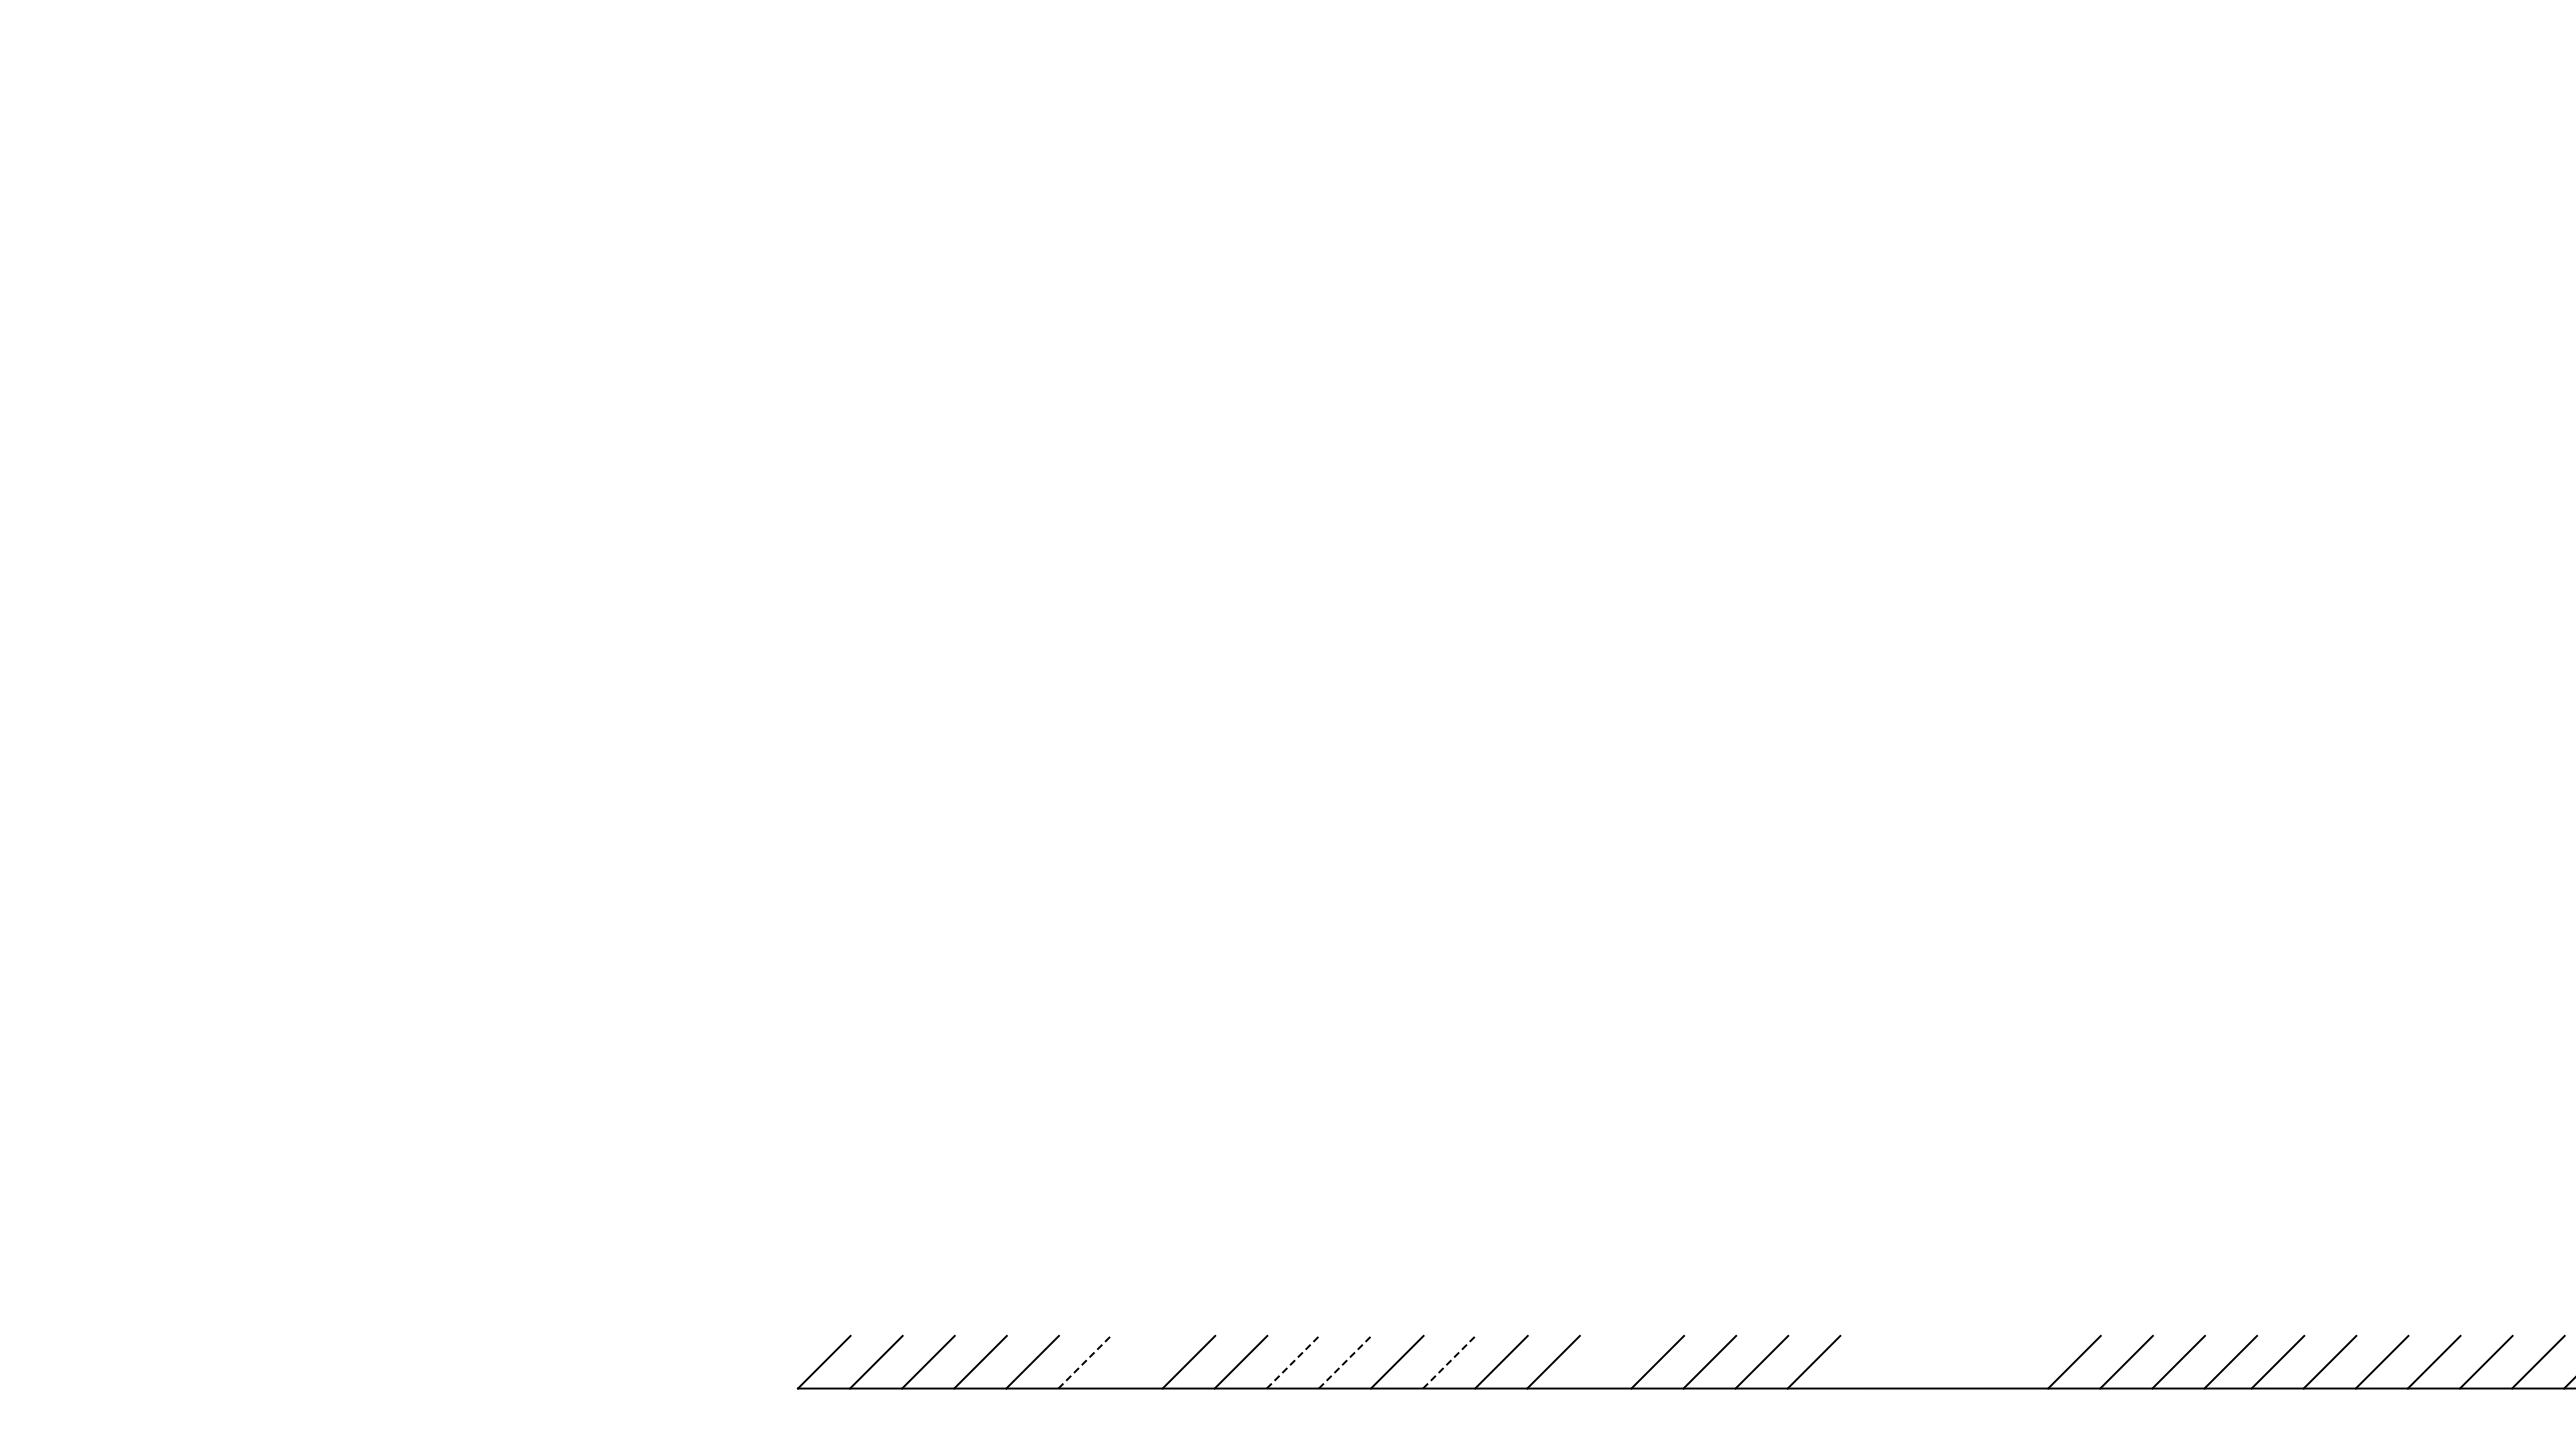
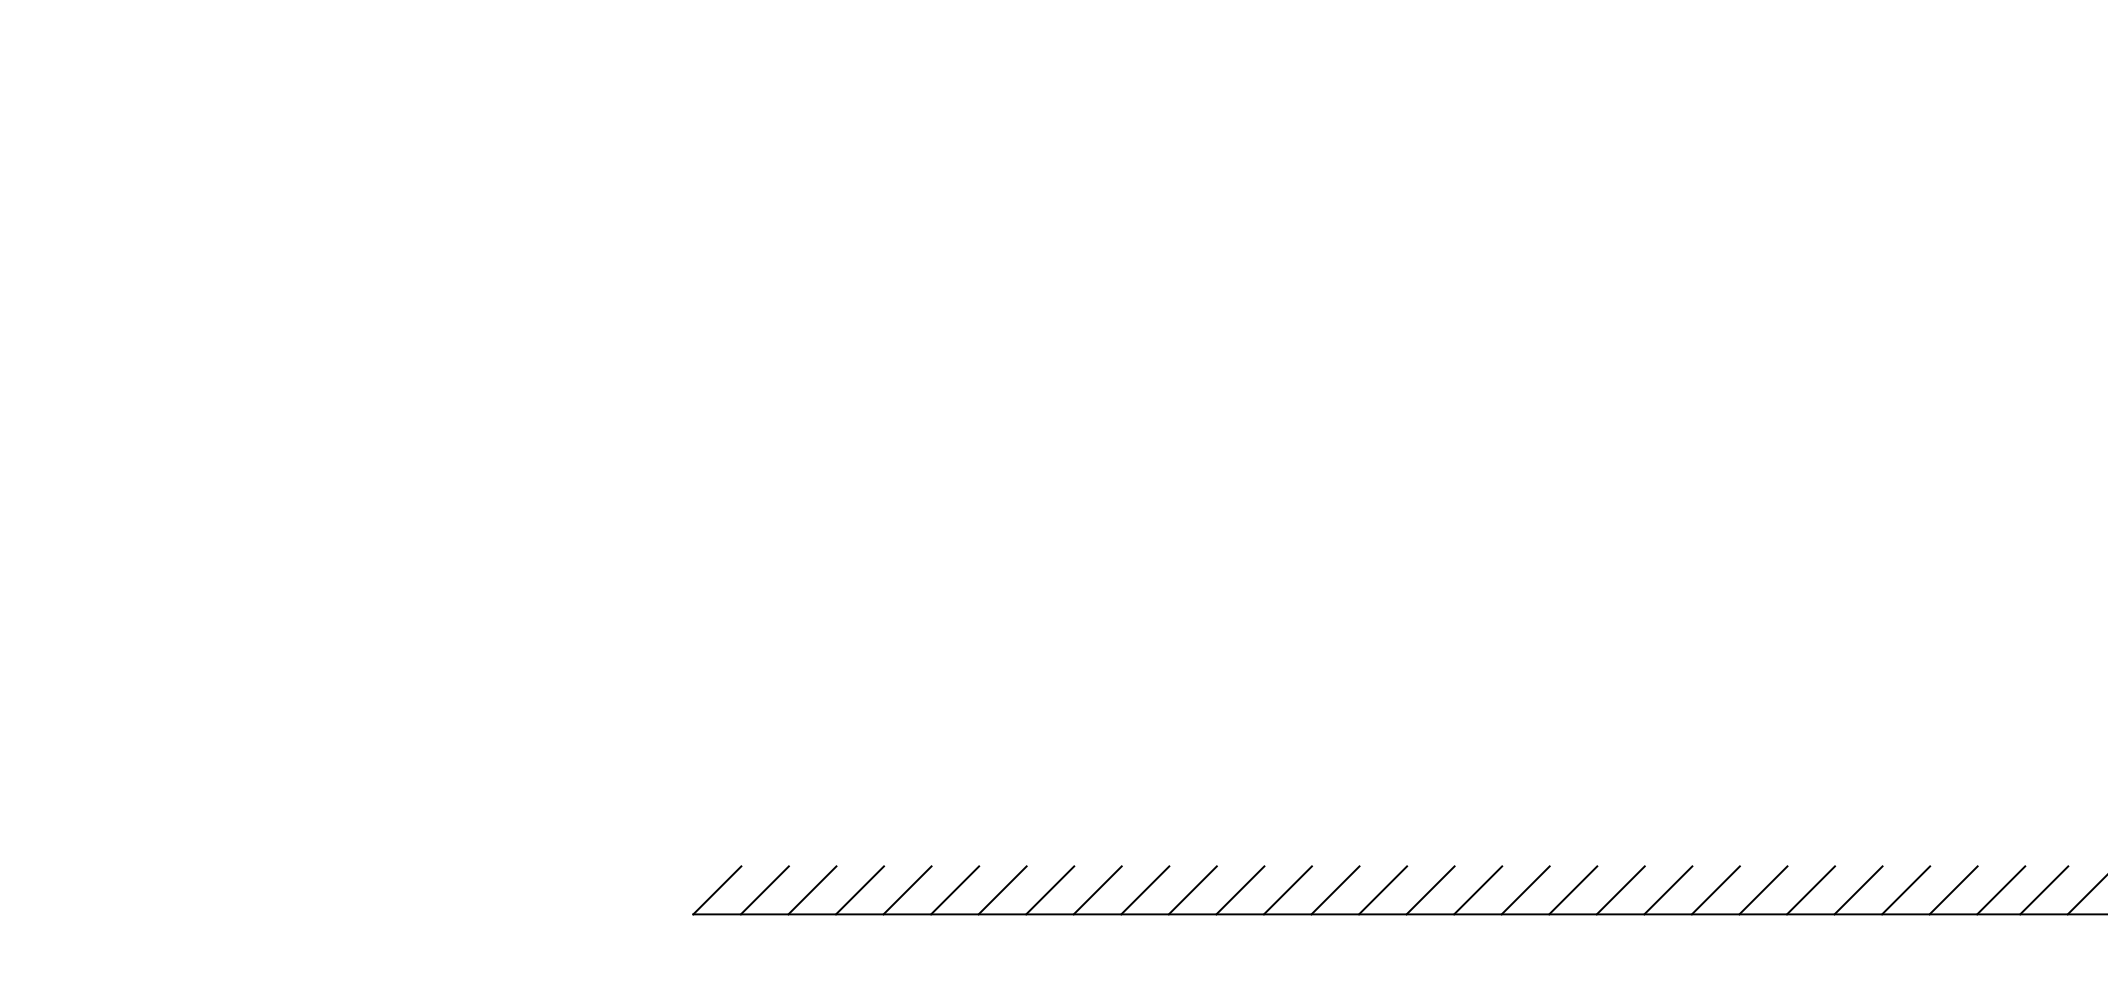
line: (1085, 1361) -> (955, 889), dashed -> solid
line: (1136, 1361) -> (1002, 889), added
line: (1293, 1361) -> (1145, 889), dashed -> solid
line: (1345, 1361) -> (1193, 889), dashed -> solid
line: (1449, 1361) -> (1288, 889), dashed -> solid
line: (1605, 1361) -> (1430, 889), added
line: (1865, 1361) -> (1667, 889), added
line: (1917, 1361) -> (1715, 889), added
line: (1970, 1361) -> (1763, 889), added
line: (2022, 1361) -> (1811, 889), added

